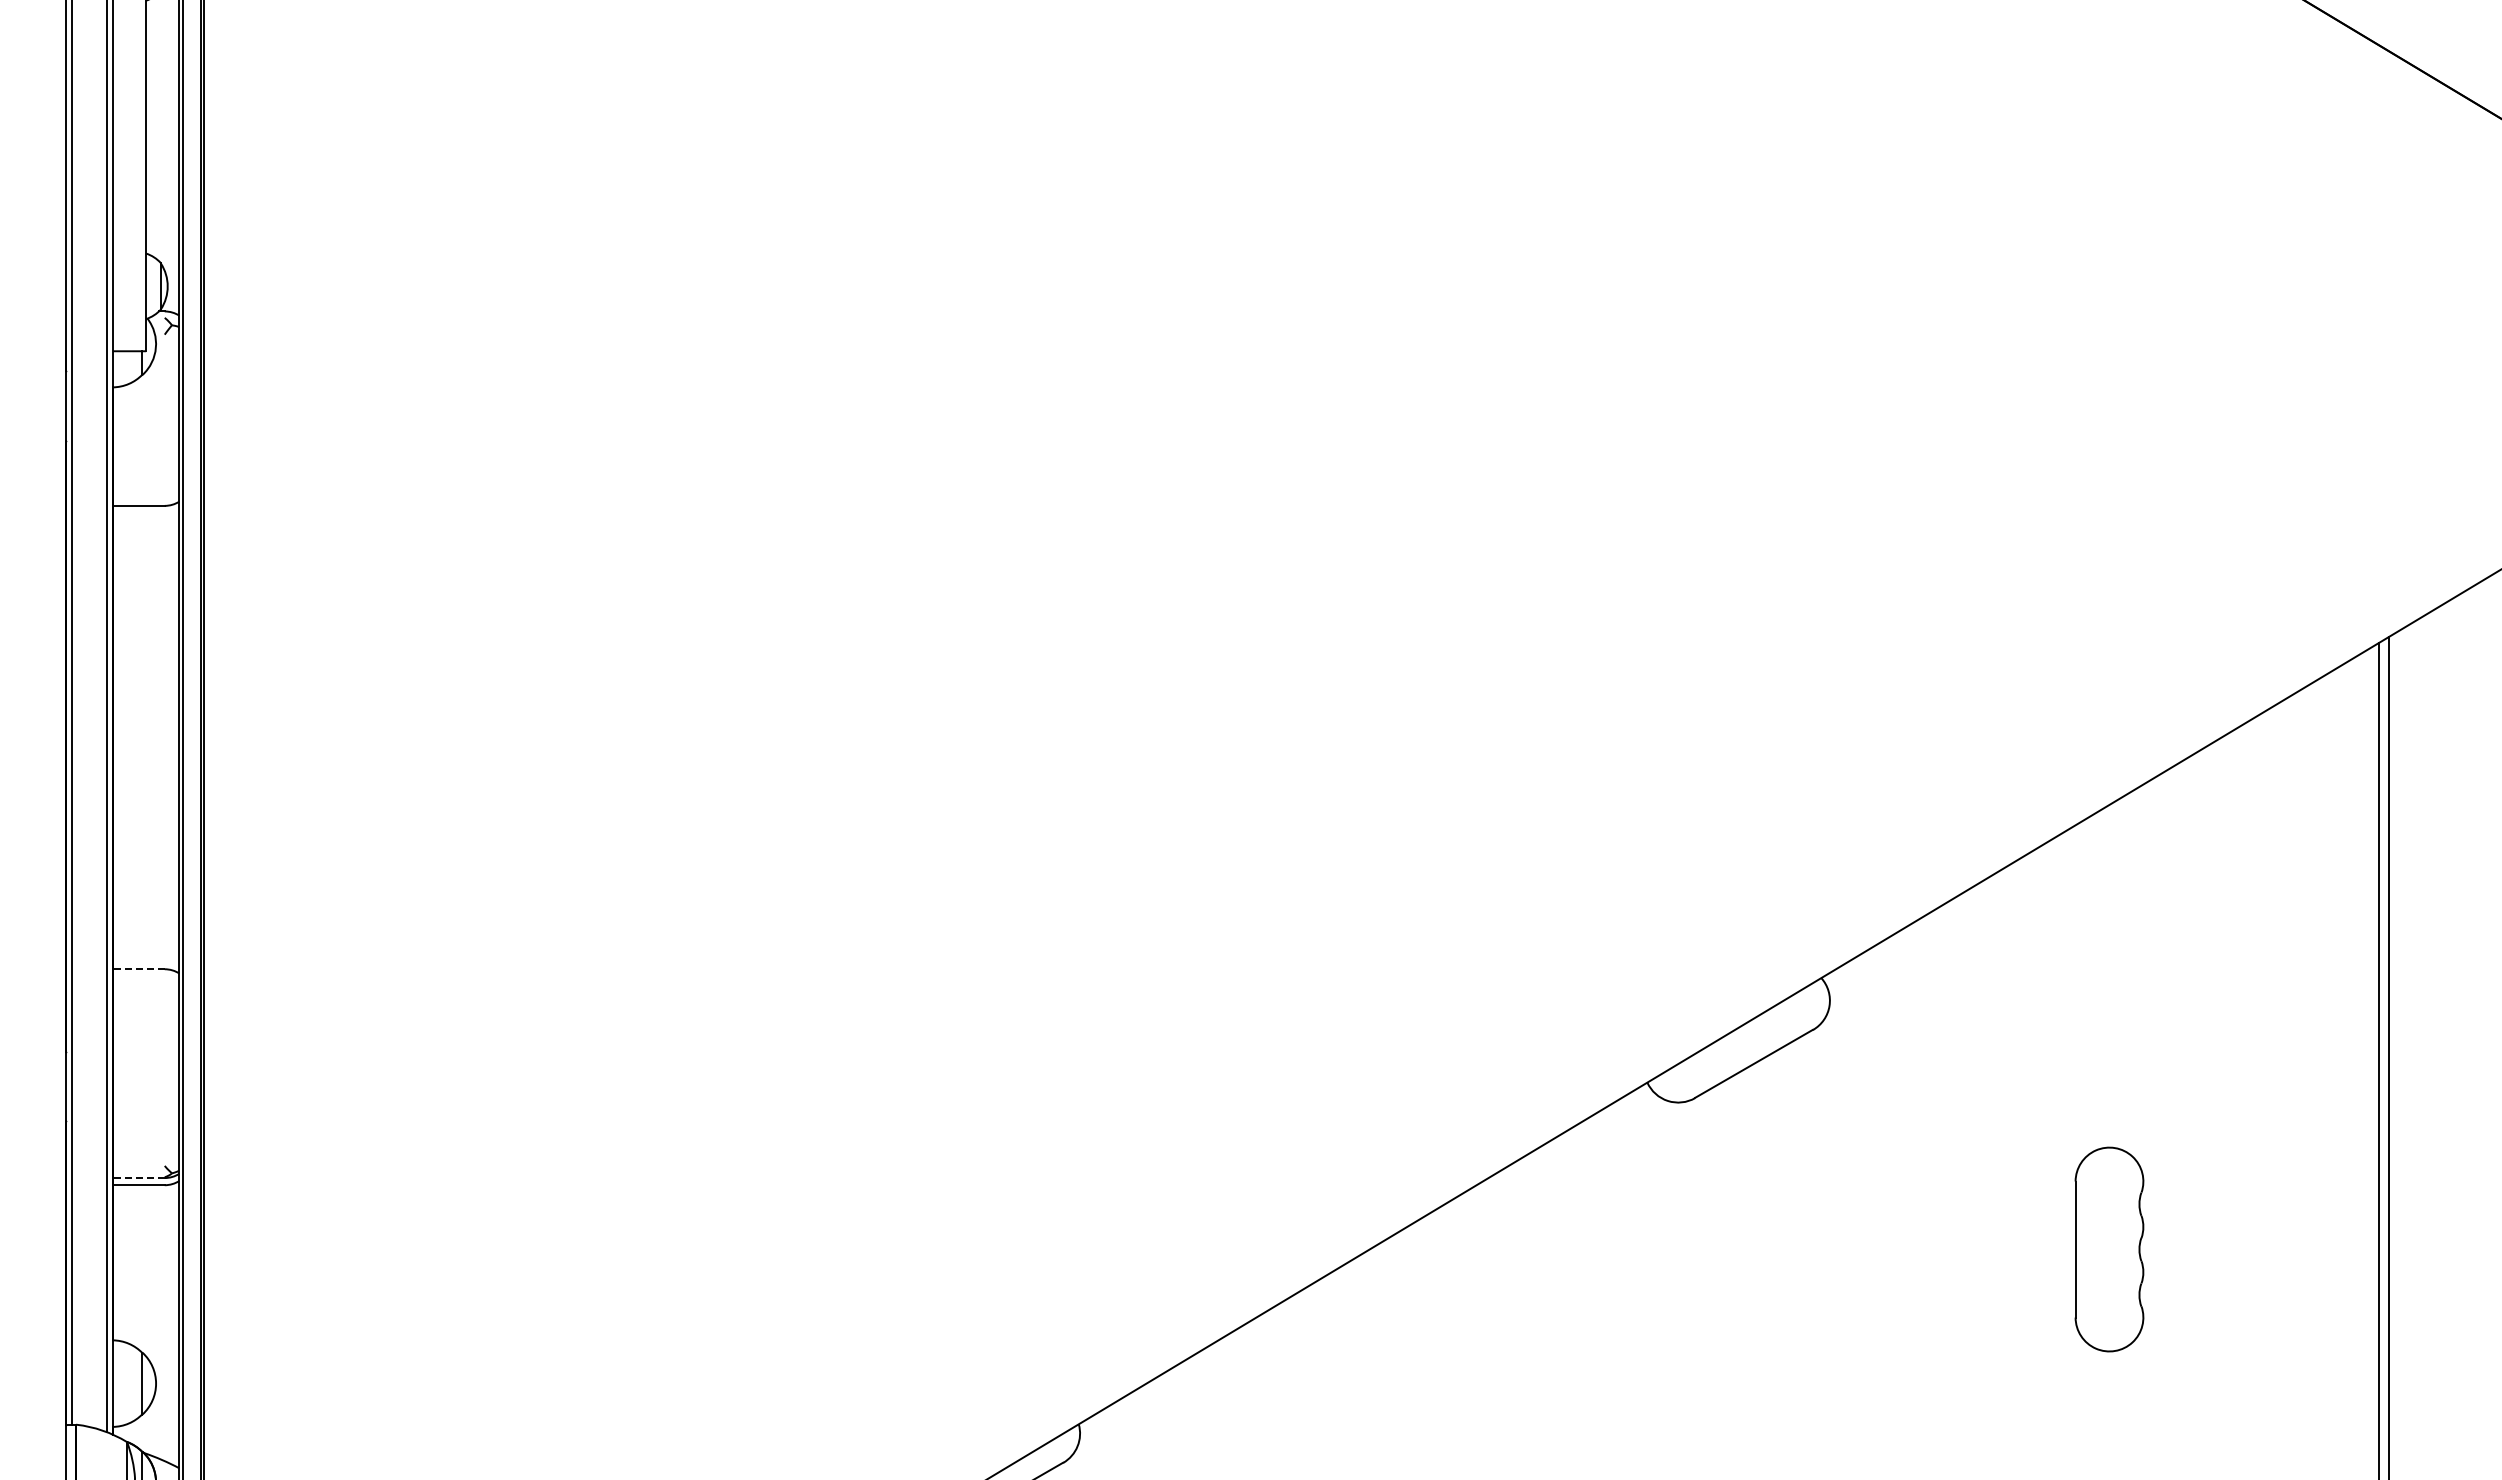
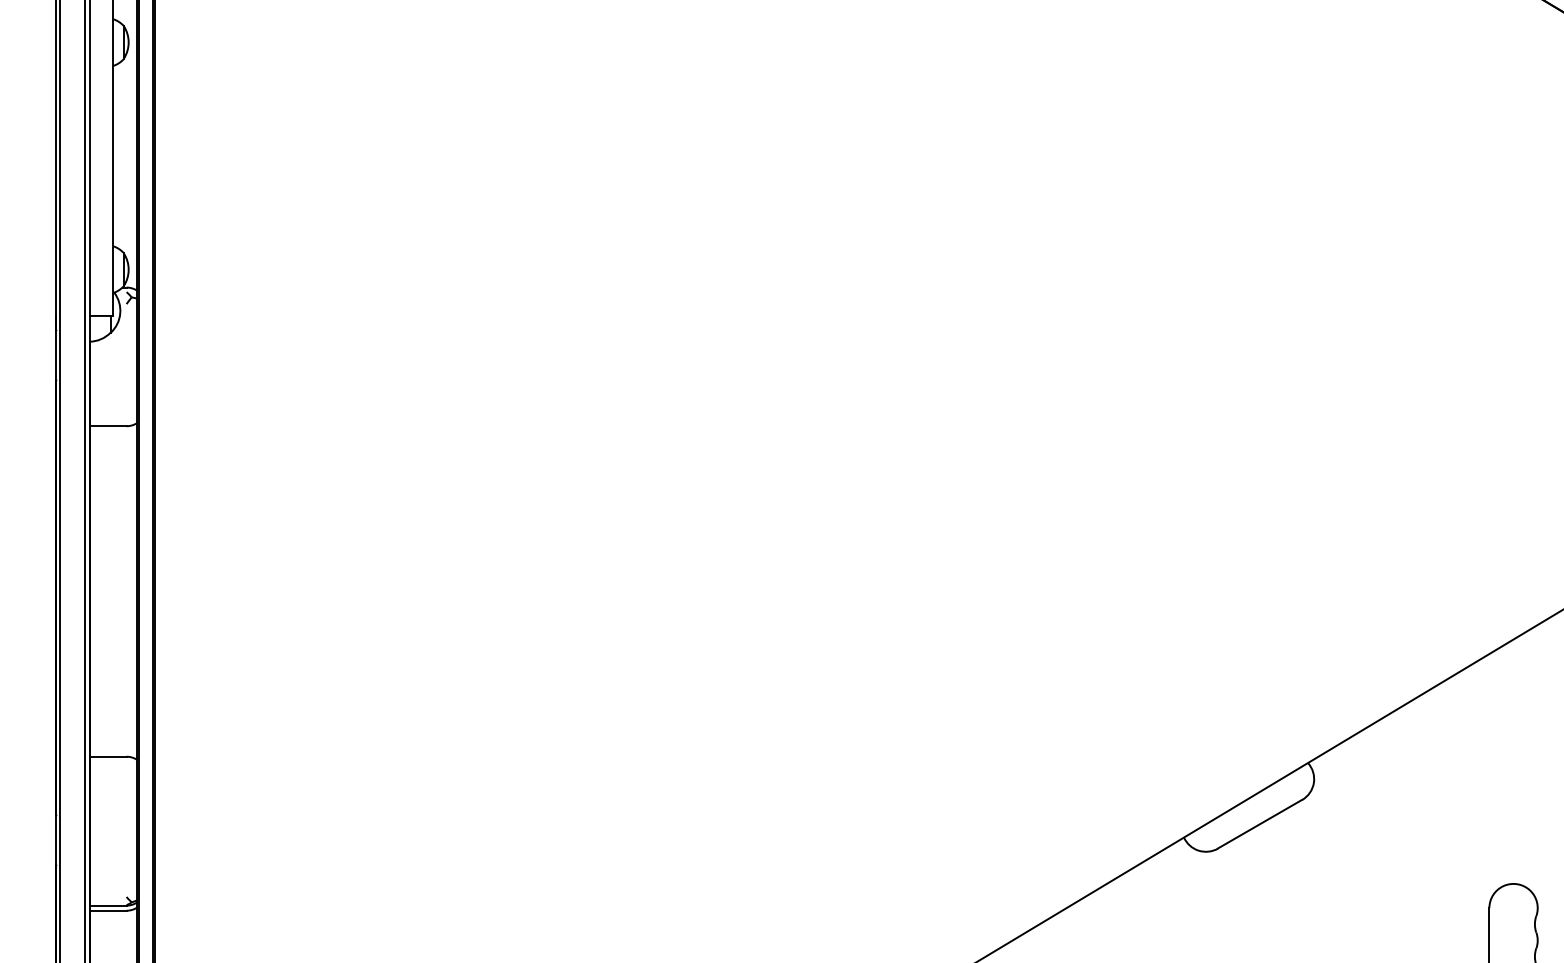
line: (138, 969) -> (107, 756), dashed -> solid
line: (138, 1178) -> (107, 905), dashed -> solid

